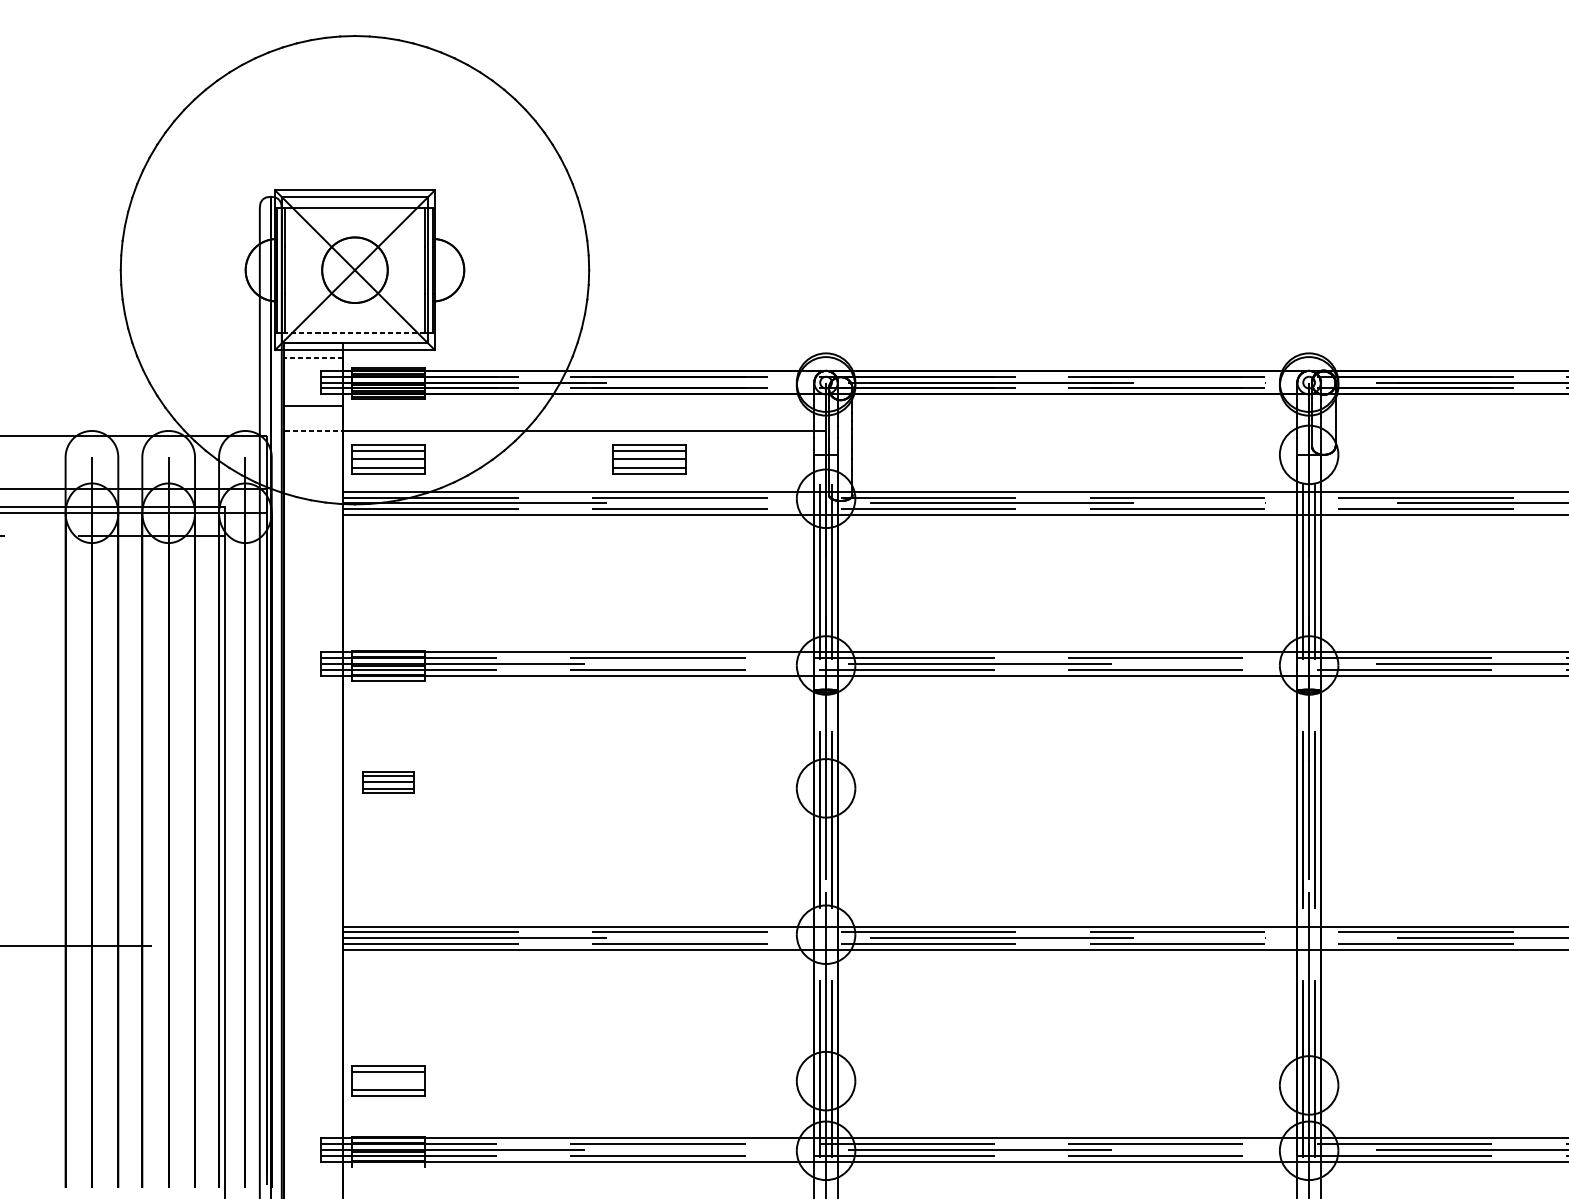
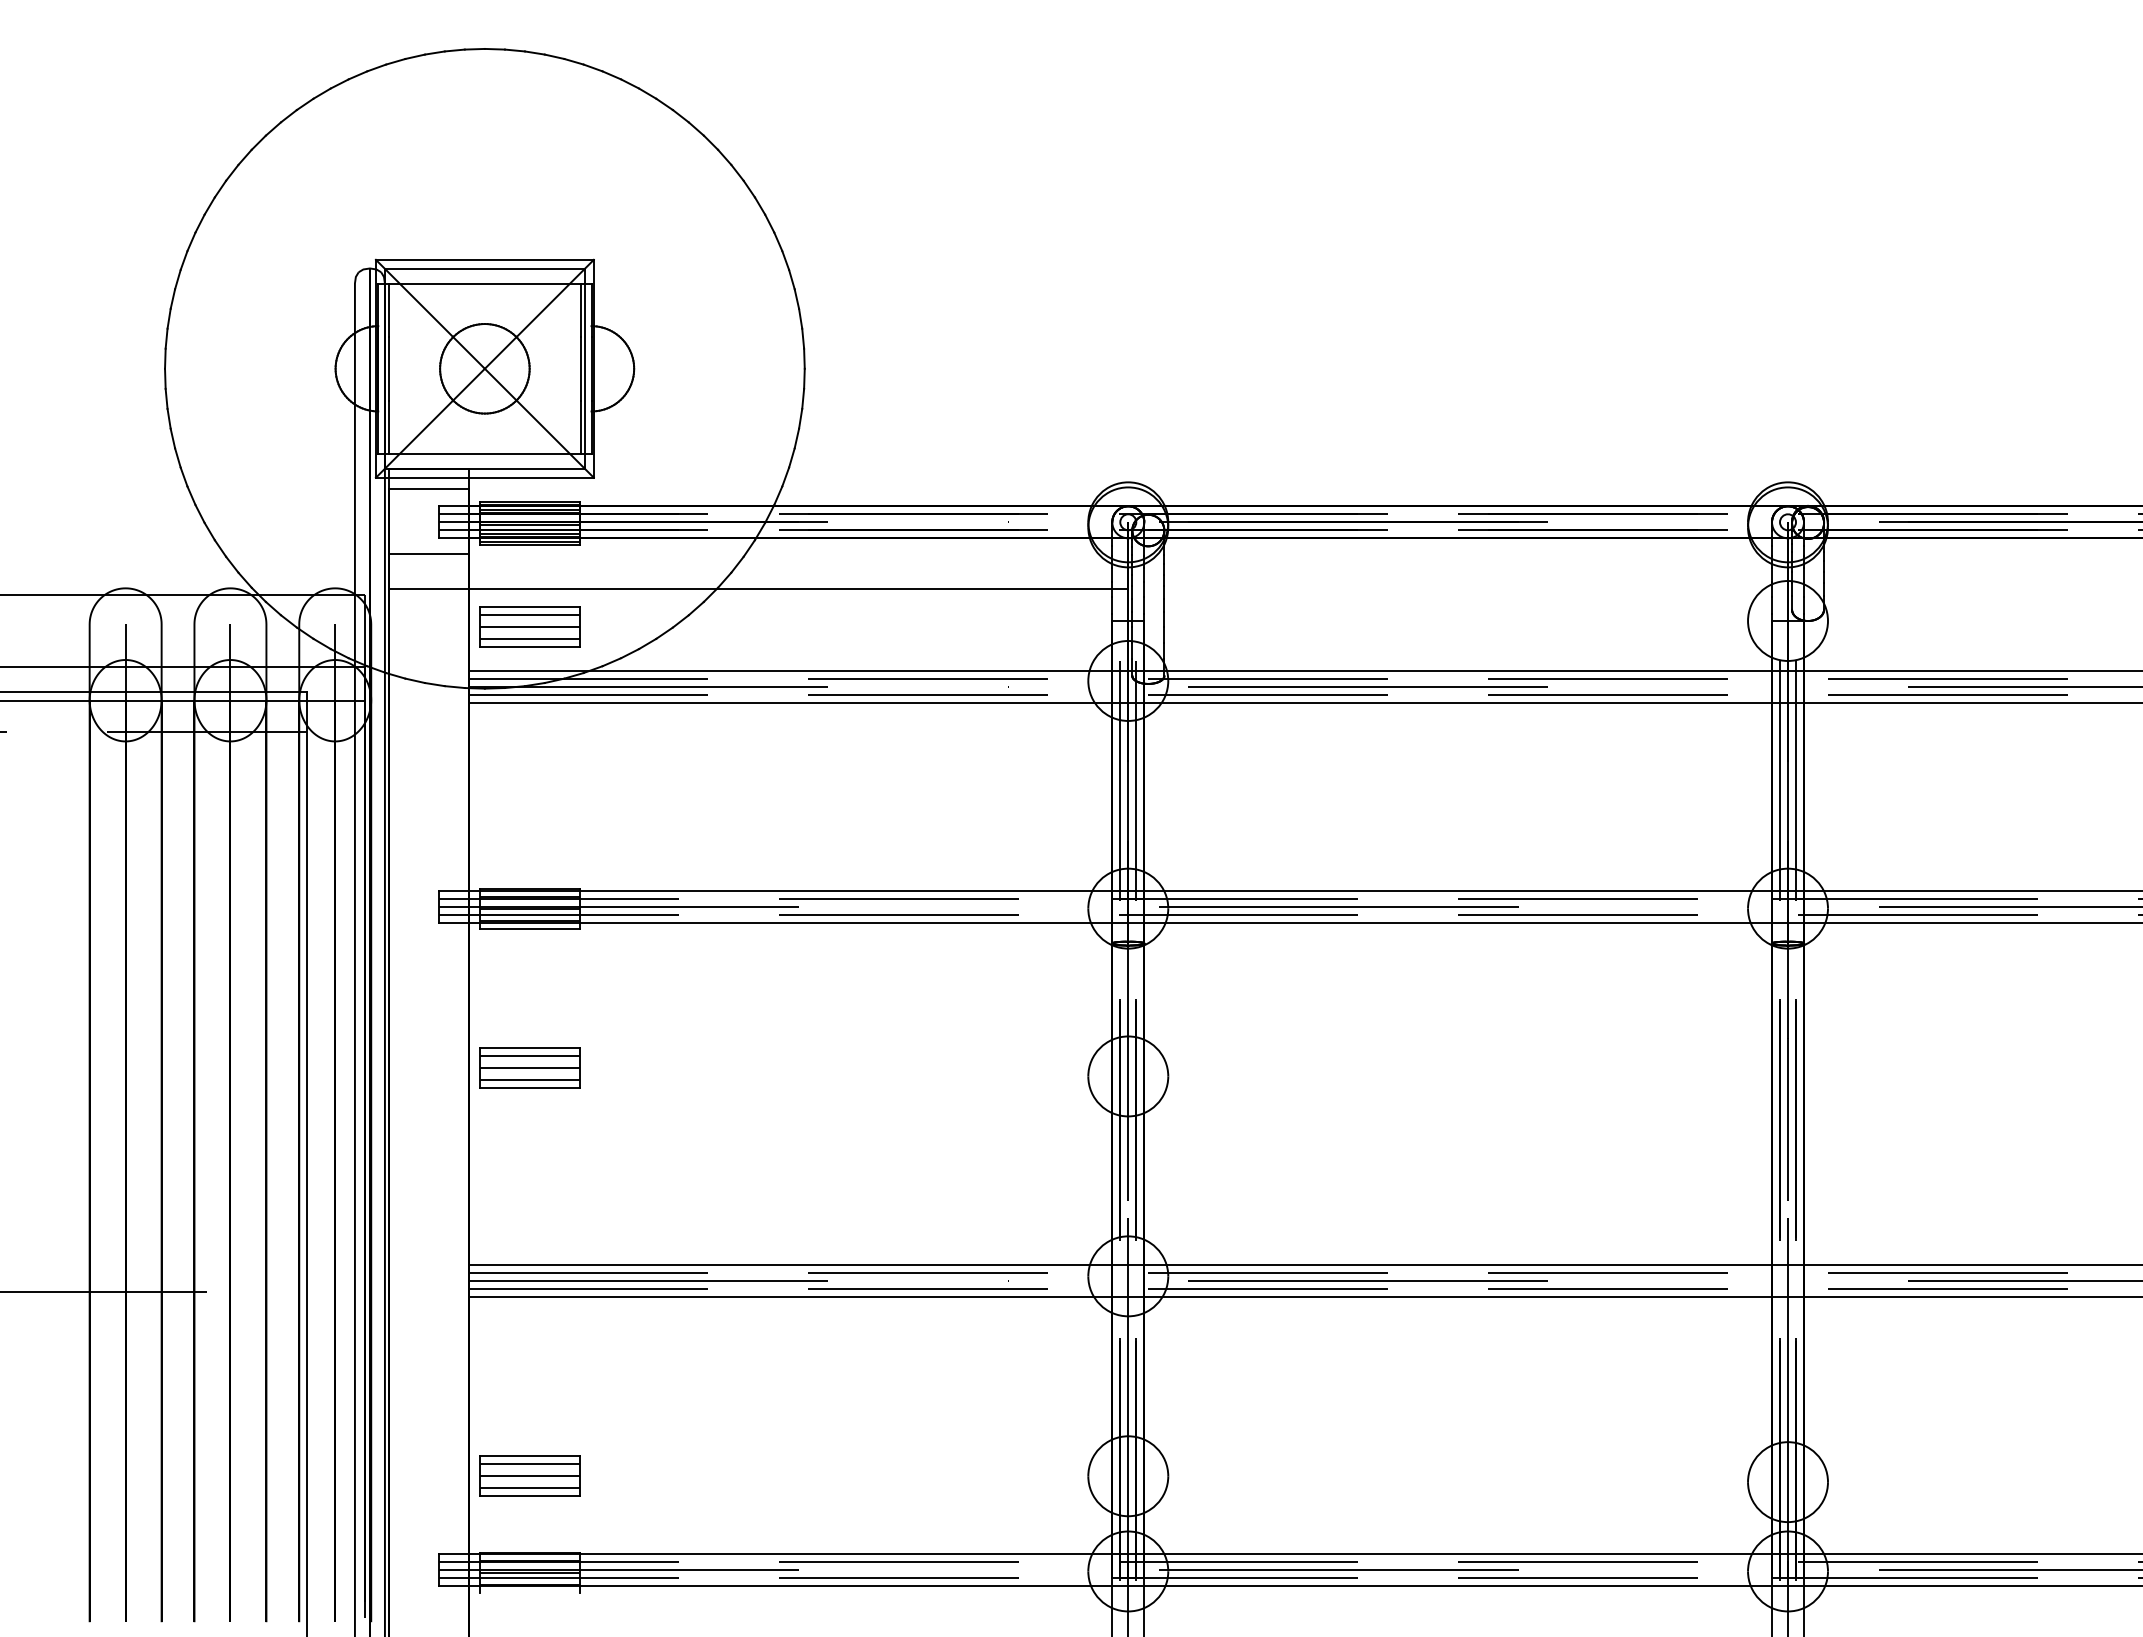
line: (354, 332) -> (484, 454), dashed -> solid
line: (313, 357) -> (428, 488), dashed -> solid
line: (313, 431) -> (428, 588), dashed -> solid
part: (649, 458) -> (886, 626), removed
part: (387, 781) -> (529, 1067), size x1.43
line: (388, 1081) -> (530, 1476), added

